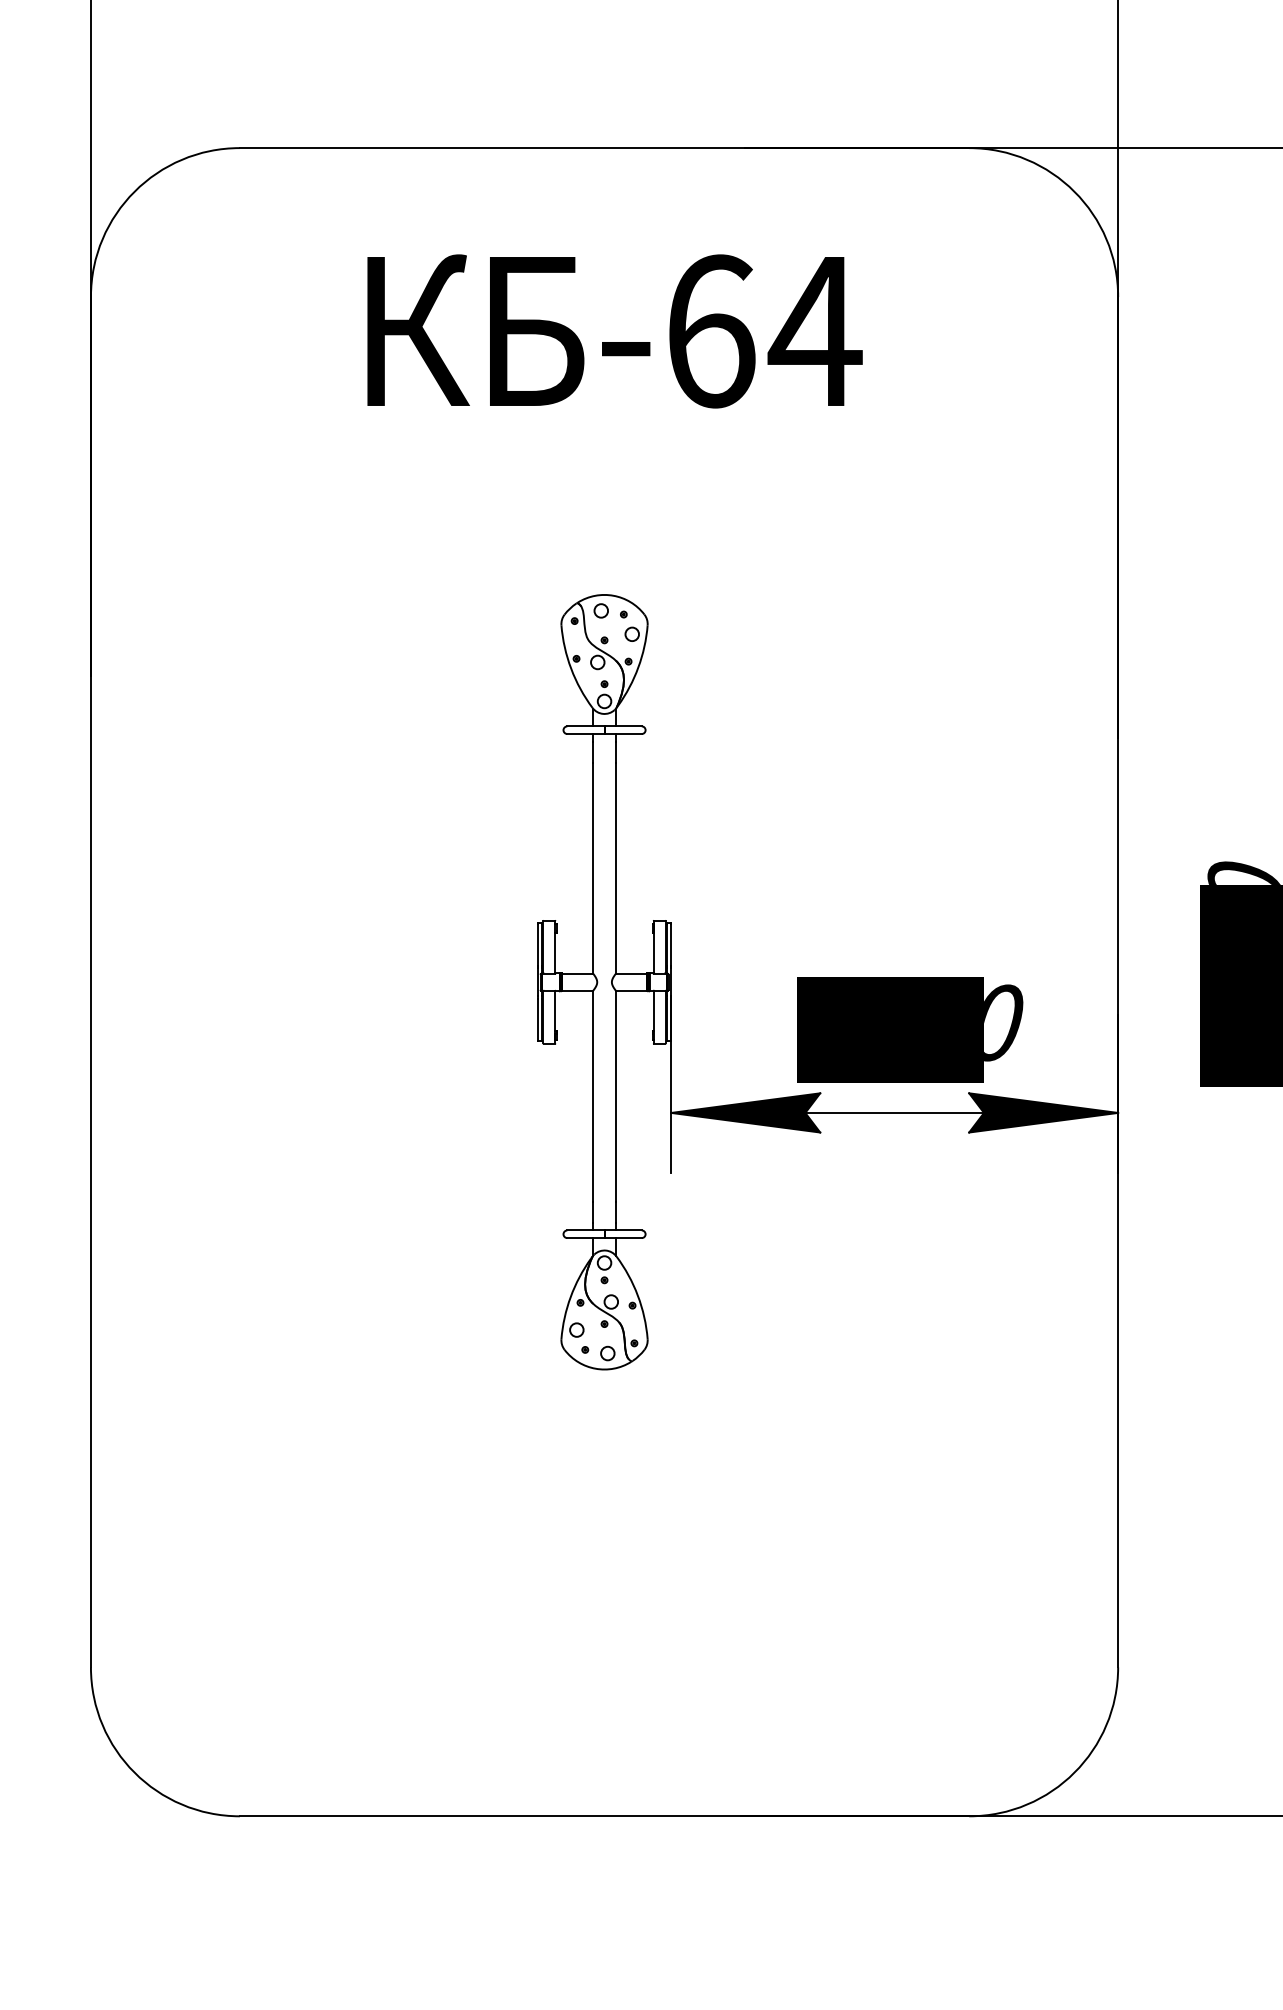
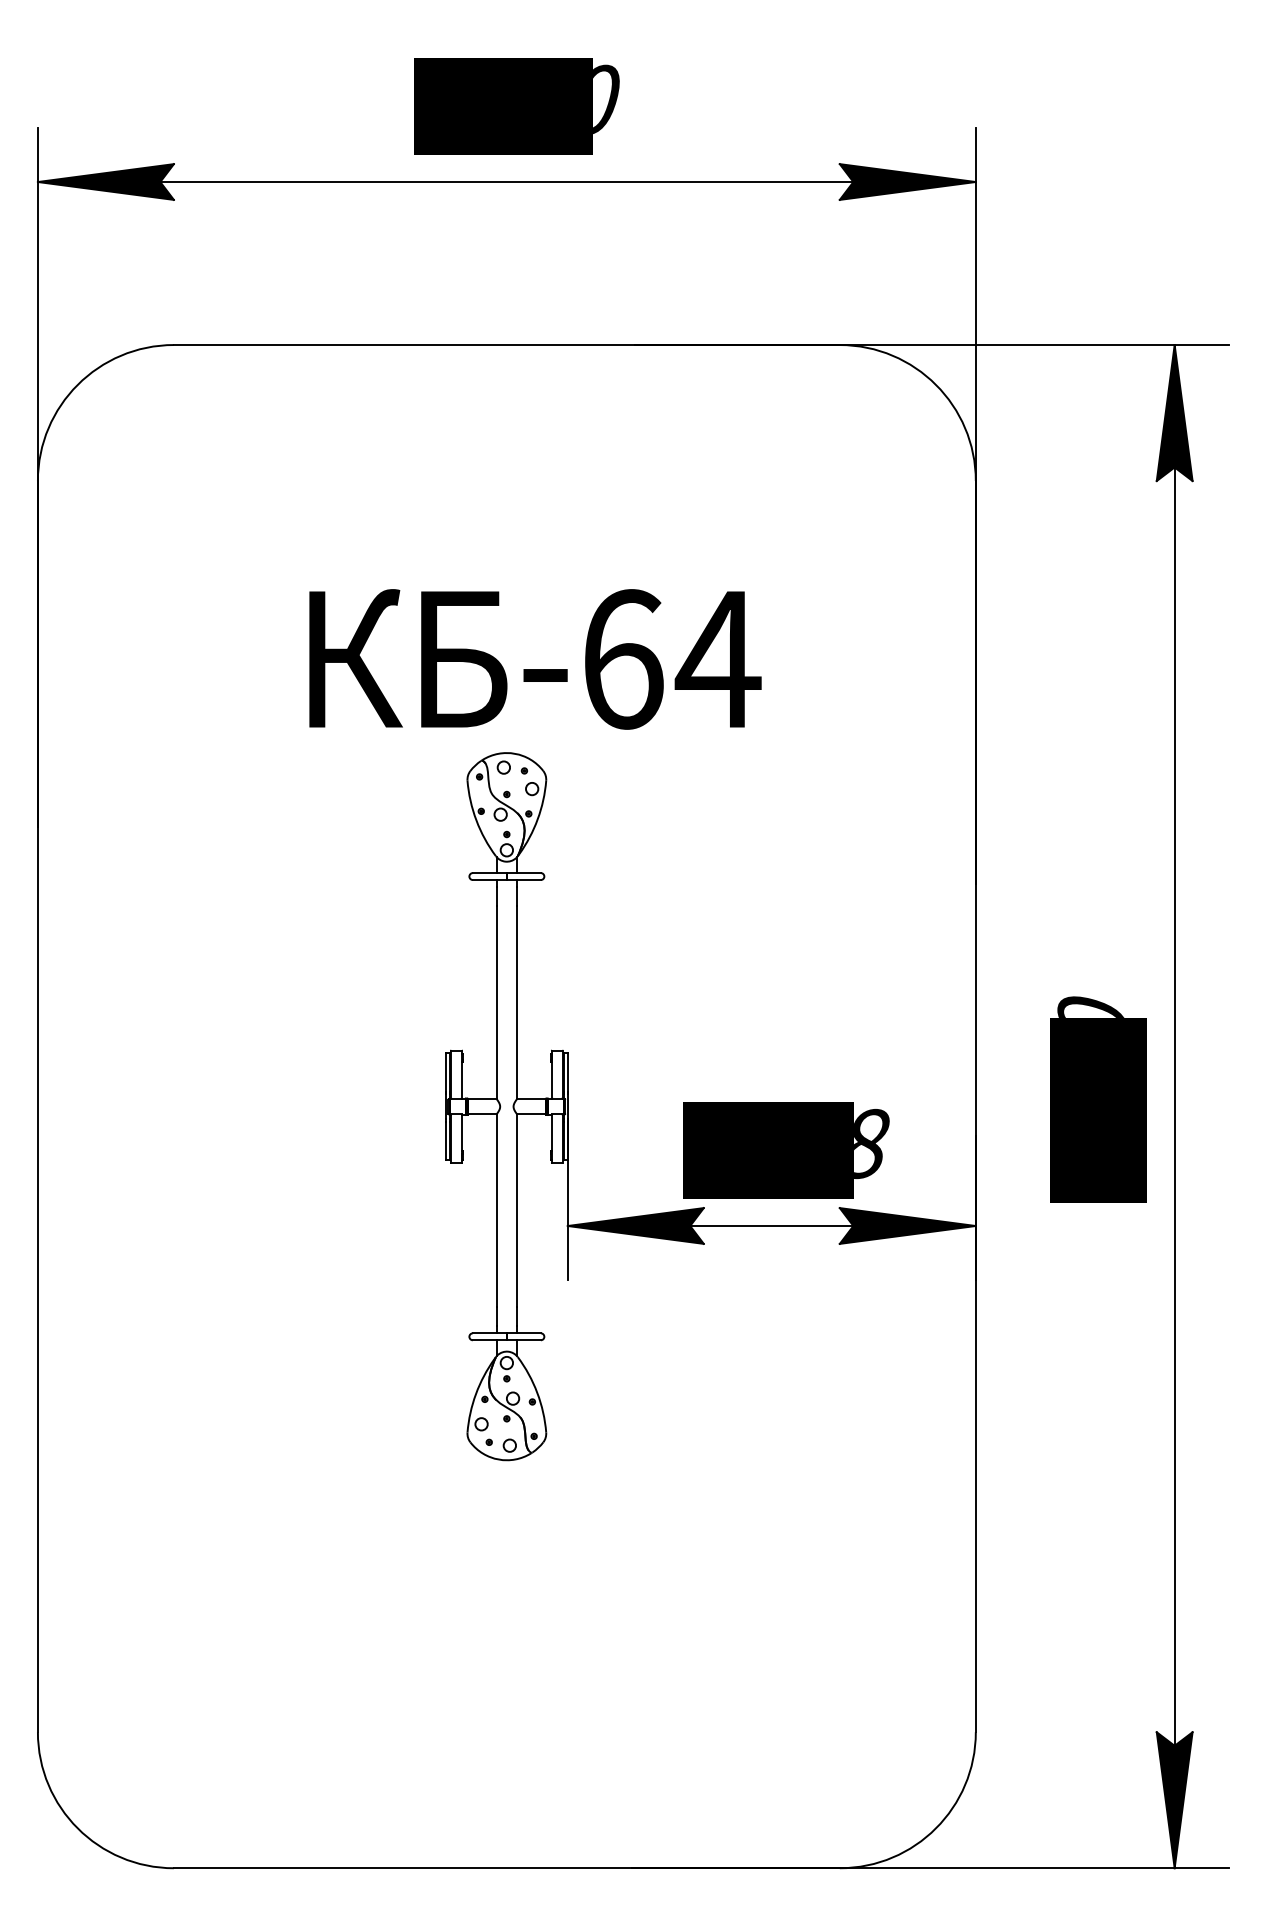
text: (615, 331) -> (535, 659), moved
text: (1003, 1022) -> (871, 1143), 1500 -> 1598

